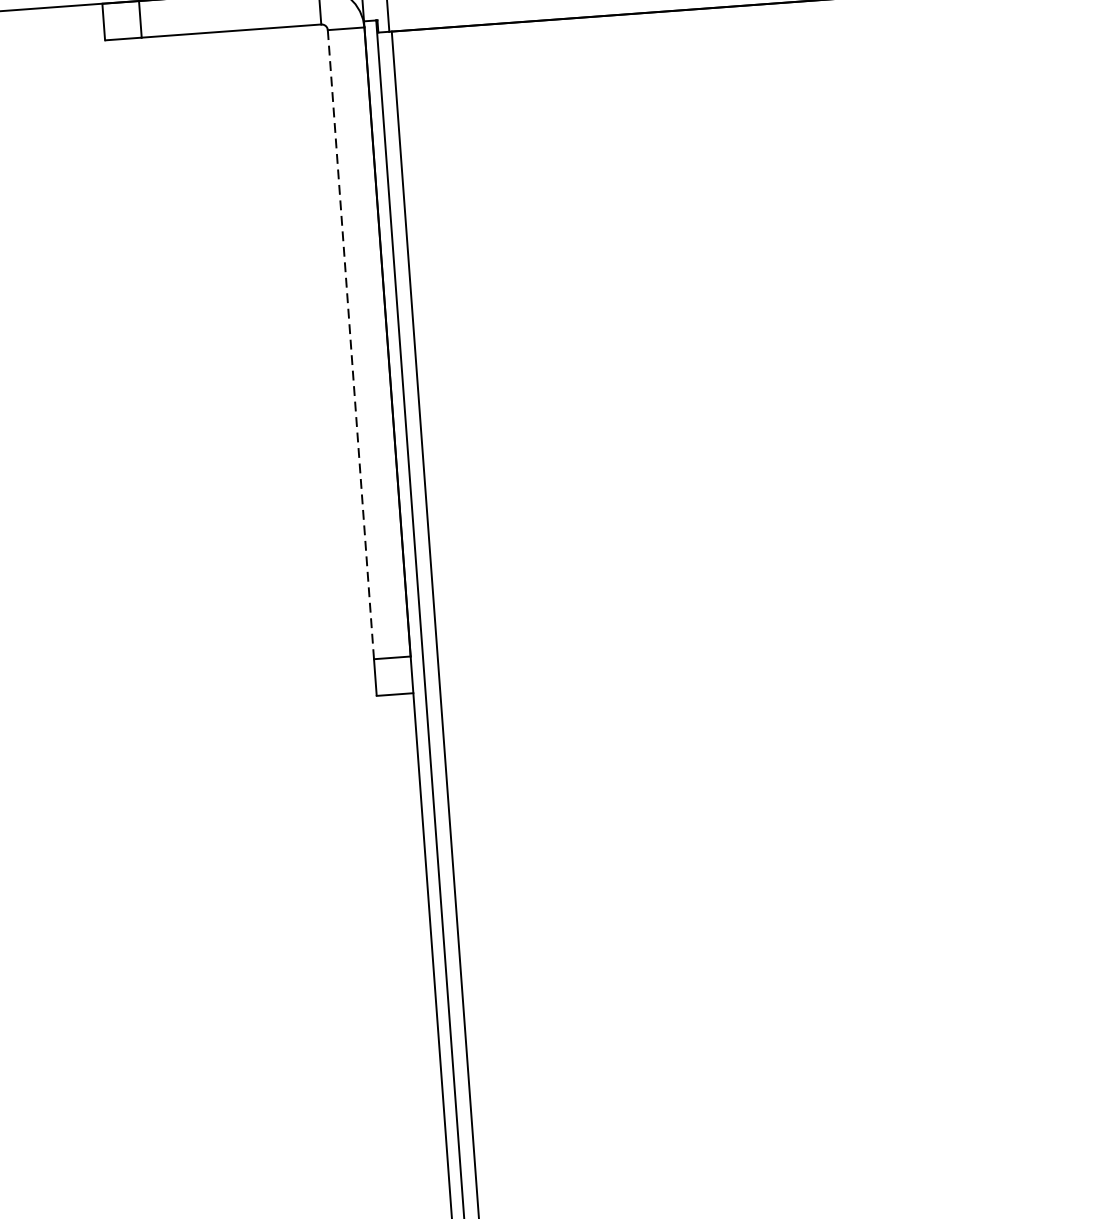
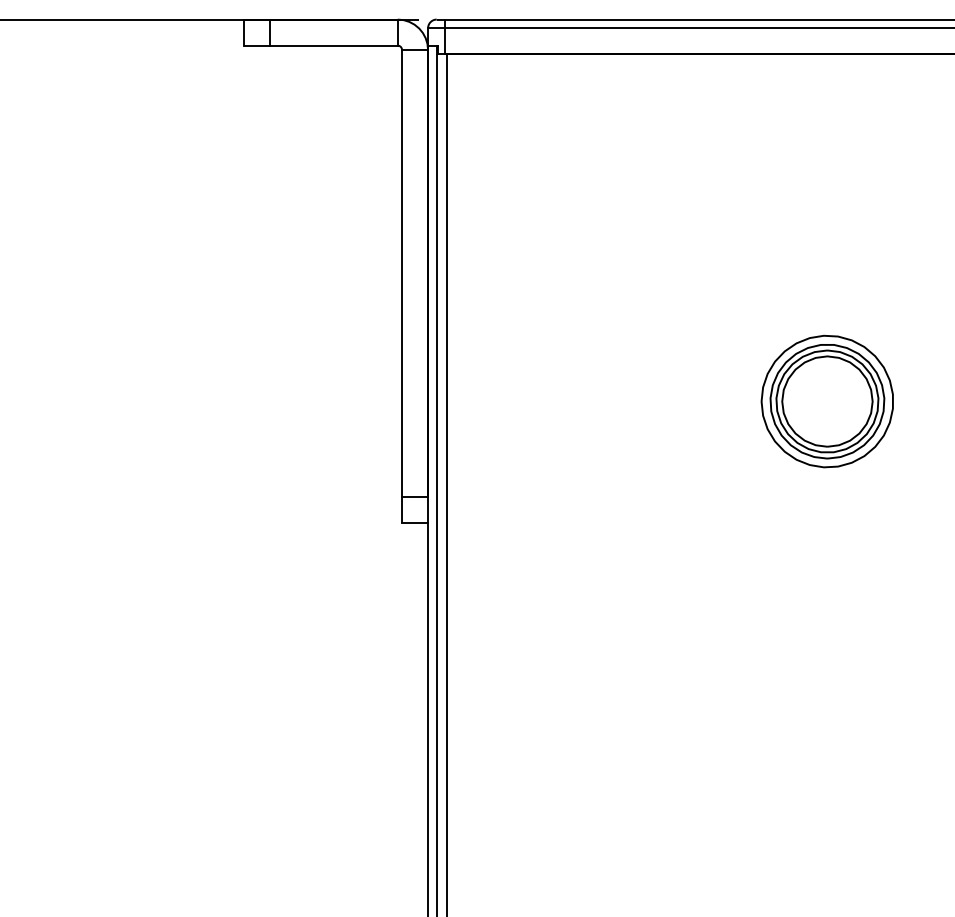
line: (351, 344) -> (402, 273), dashed -> solid
part: (961, 480) -> (826, 401), added

